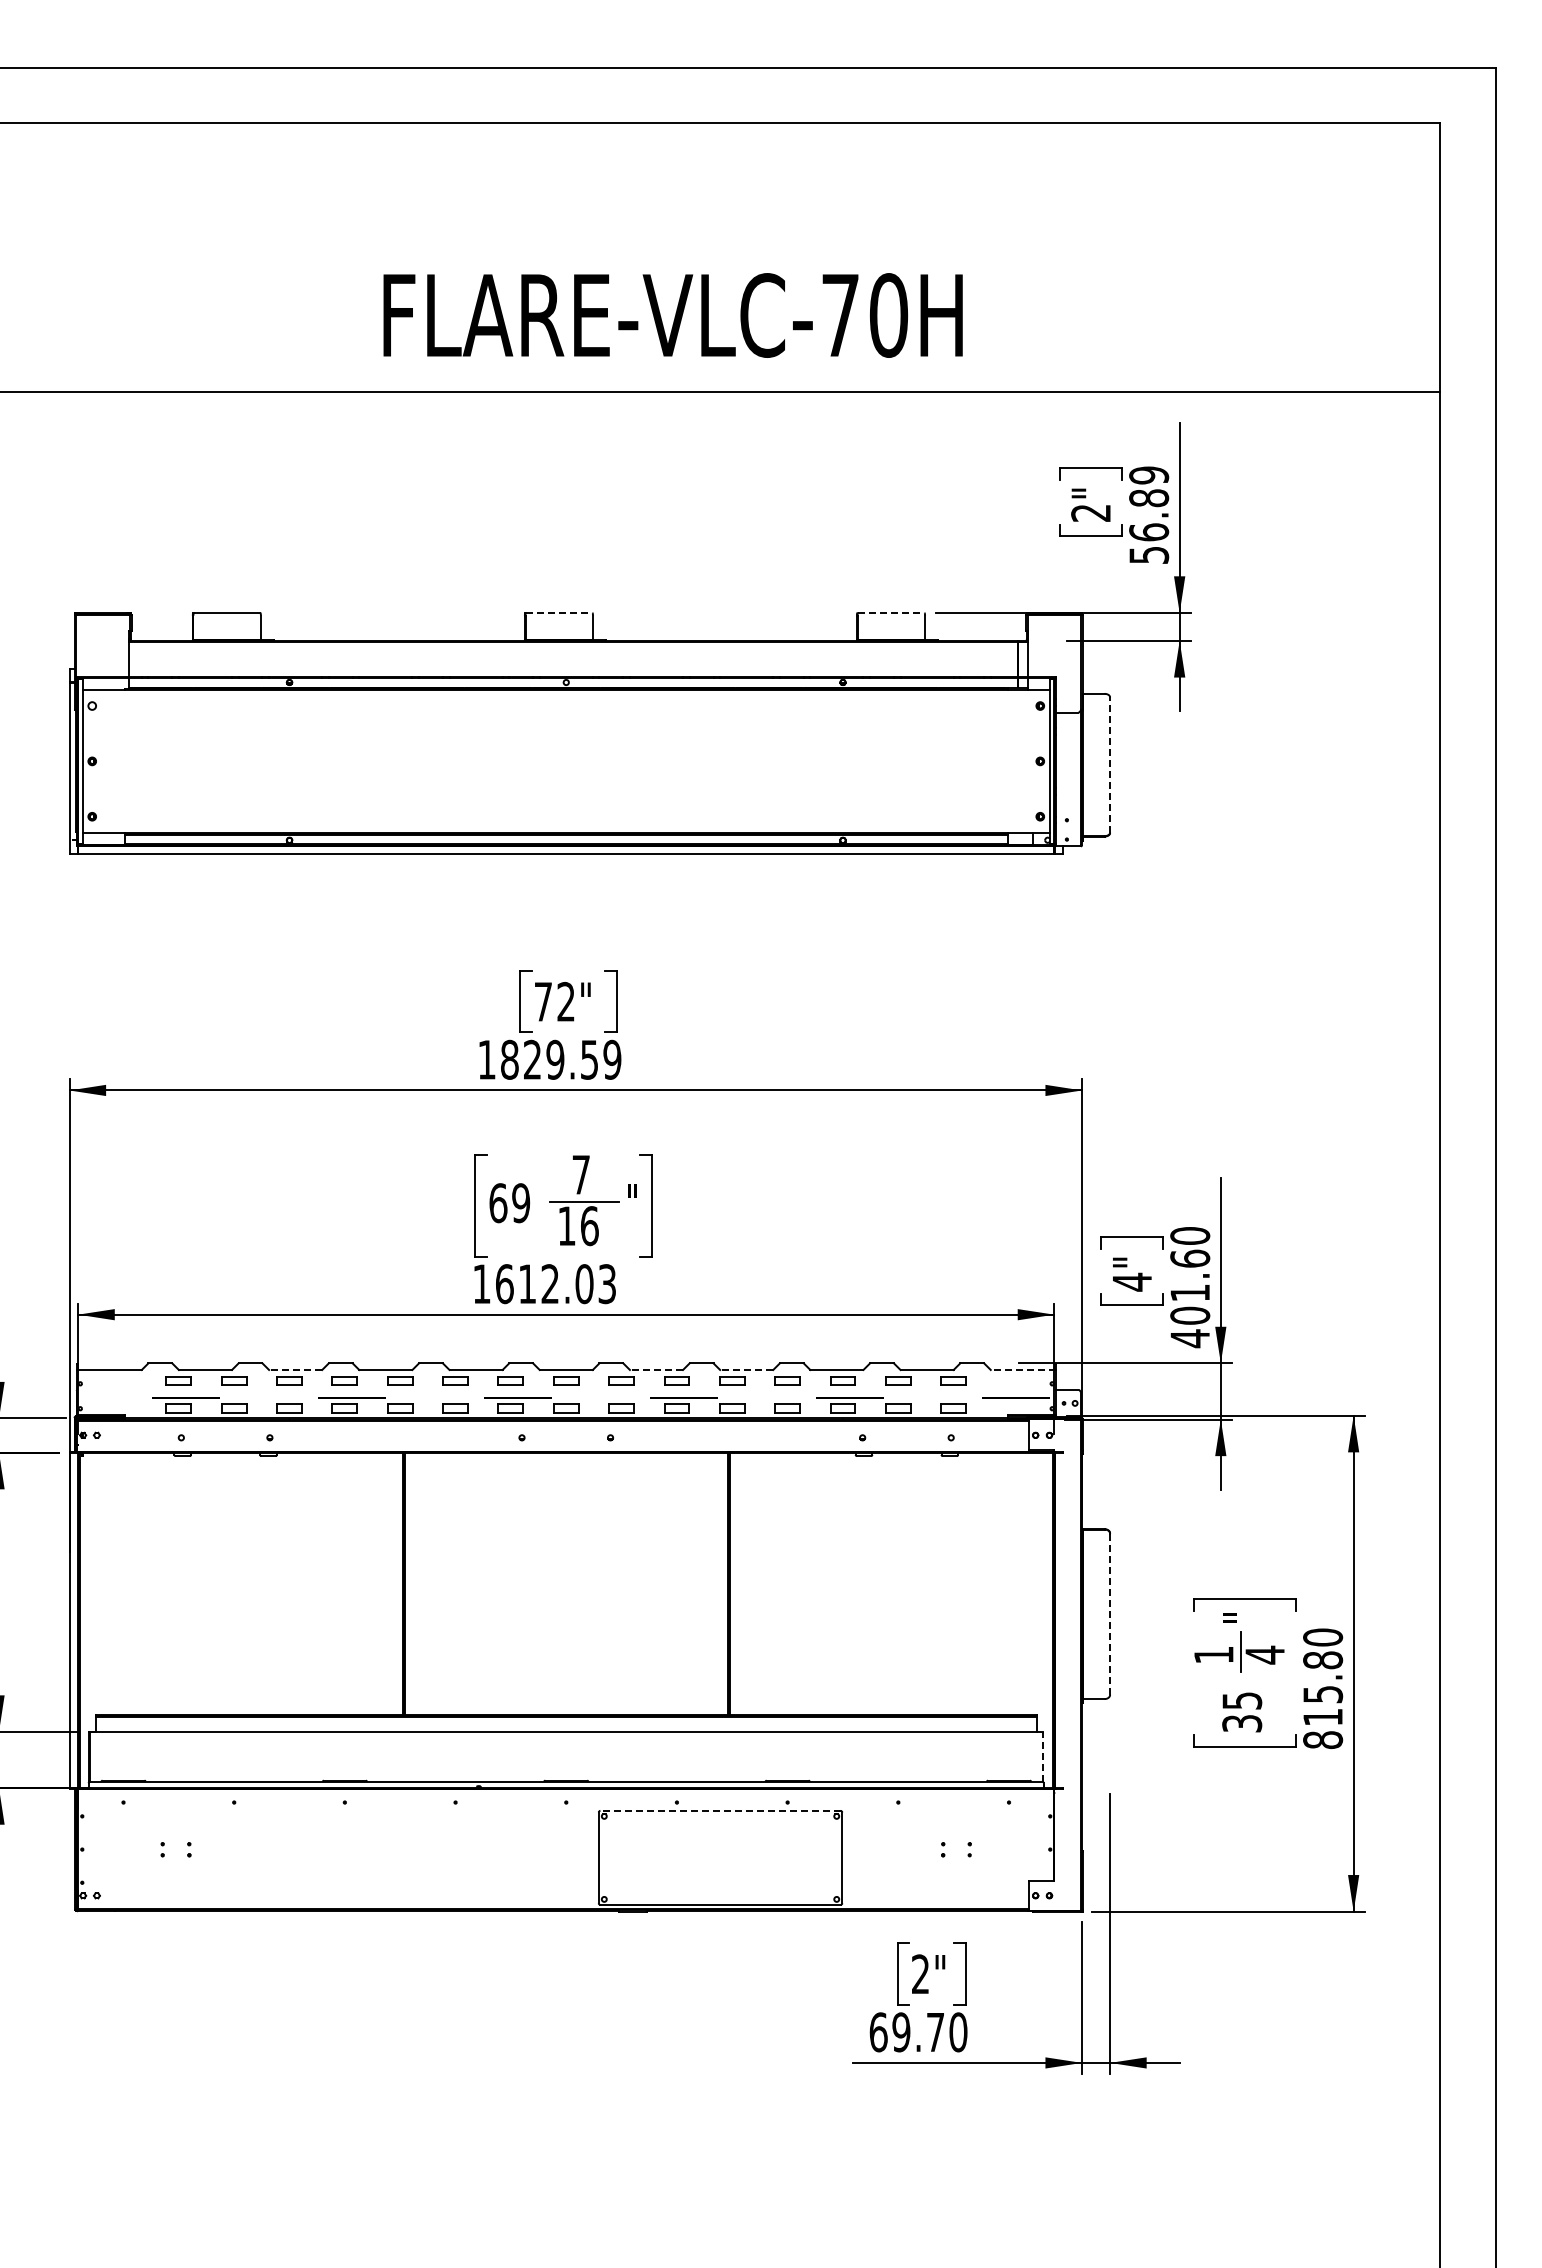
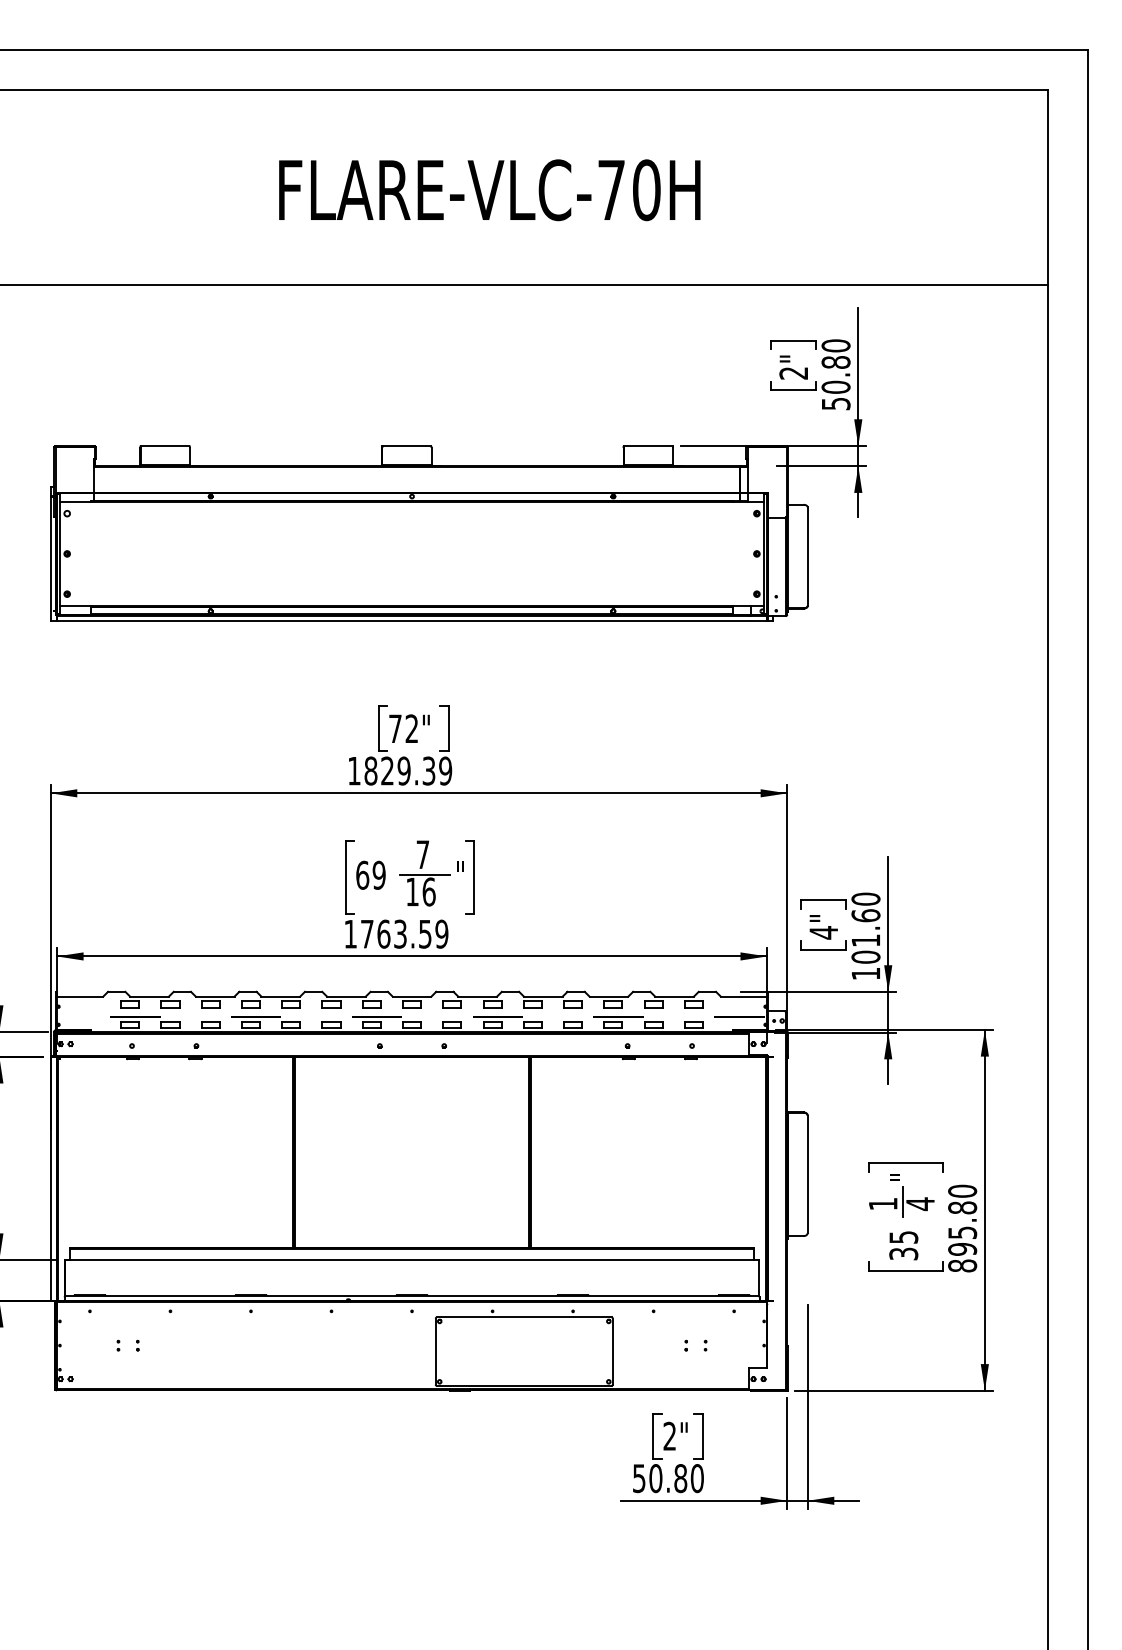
text: (672, 315) -> (489, 190), moved
text: (1149, 503) -> (836, 366), 56.89 -> 50.80
line: (559, 612) -> (407, 445), dashed -> solid
line: (891, 612) -> (648, 445), dashed -> solid
line: (1110, 765) -> (807, 556), dashed -> solid
text: (589, 1059) -> (428, 770), 1829.59 -> 1829.39
text: (556, 1284) -> (404, 934), 1612.03 -> 1763.59
text: (1189, 1338) -> (865, 973), 401.60 -> 101.60
line: (295, 1369) -> (215, 996), dashed -> solid
line: (656, 1369) -> (477, 996), dashed -> solid
line: (746, 1369) -> (543, 996), dashed -> solid
line: (1022, 1369) -> (743, 996), dashed -> solid
line: (1110, 1614) -> (807, 1174), dashed -> solid
text: (1323, 1717) -> (962, 1249), 815.80 -> 895.80
line: (1043, 1756) -> (759, 1277), dashed -> solid
line: (720, 1810) -> (524, 1317), dashed -> solid
text: (906, 2032) -> (659, 1478), 69.70 -> 50.80

